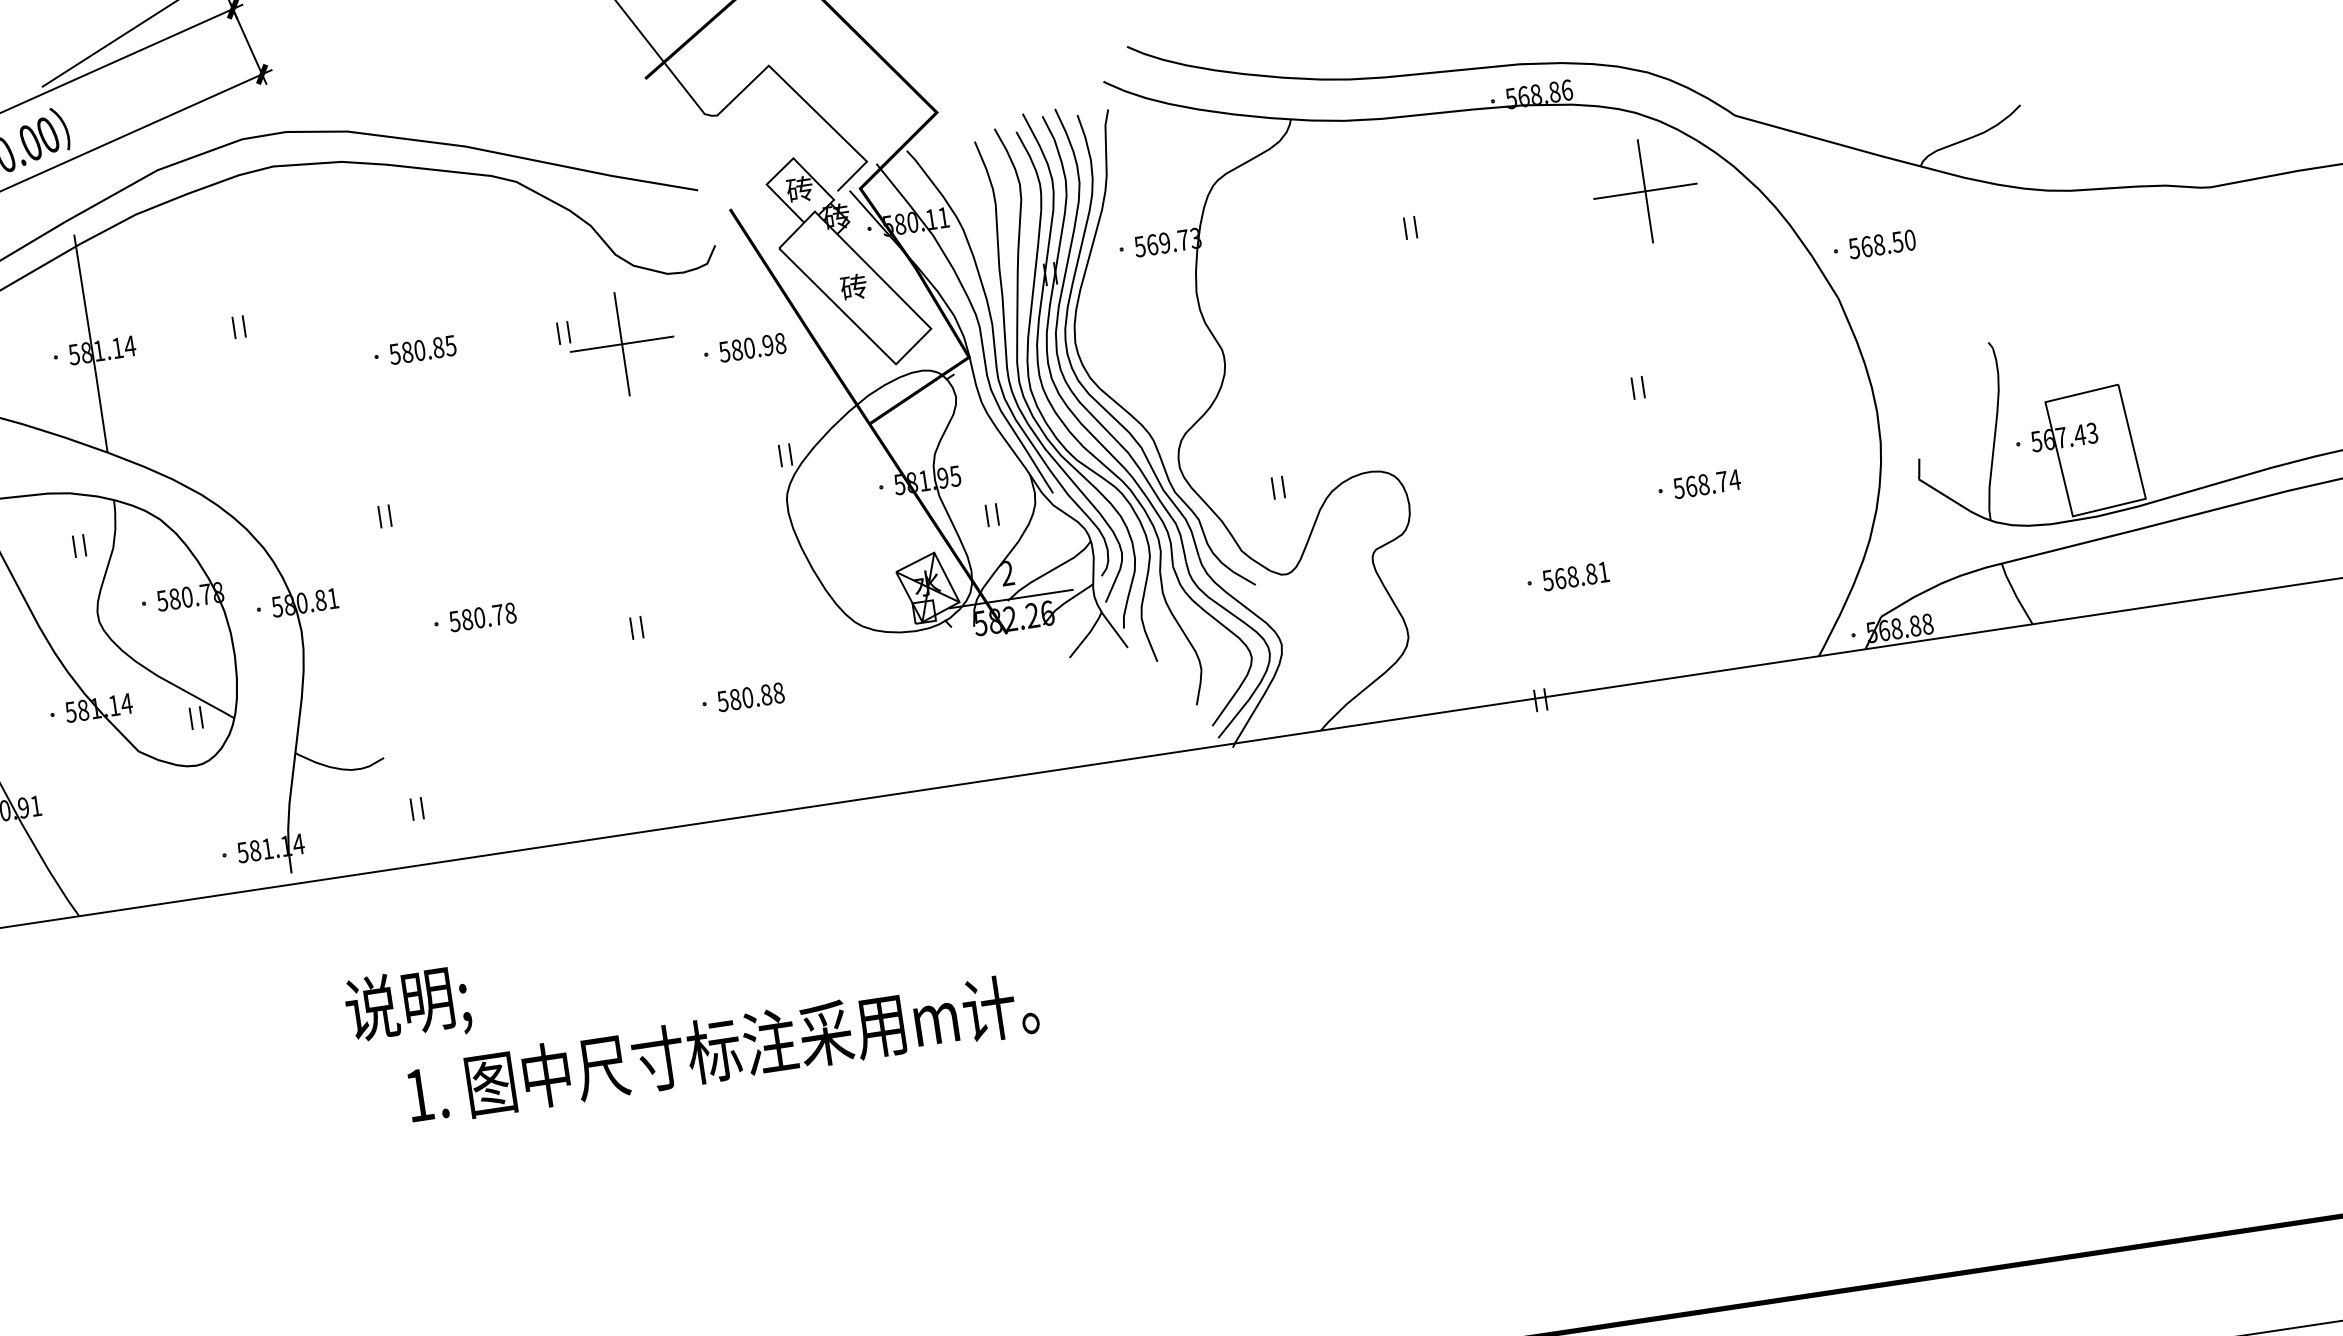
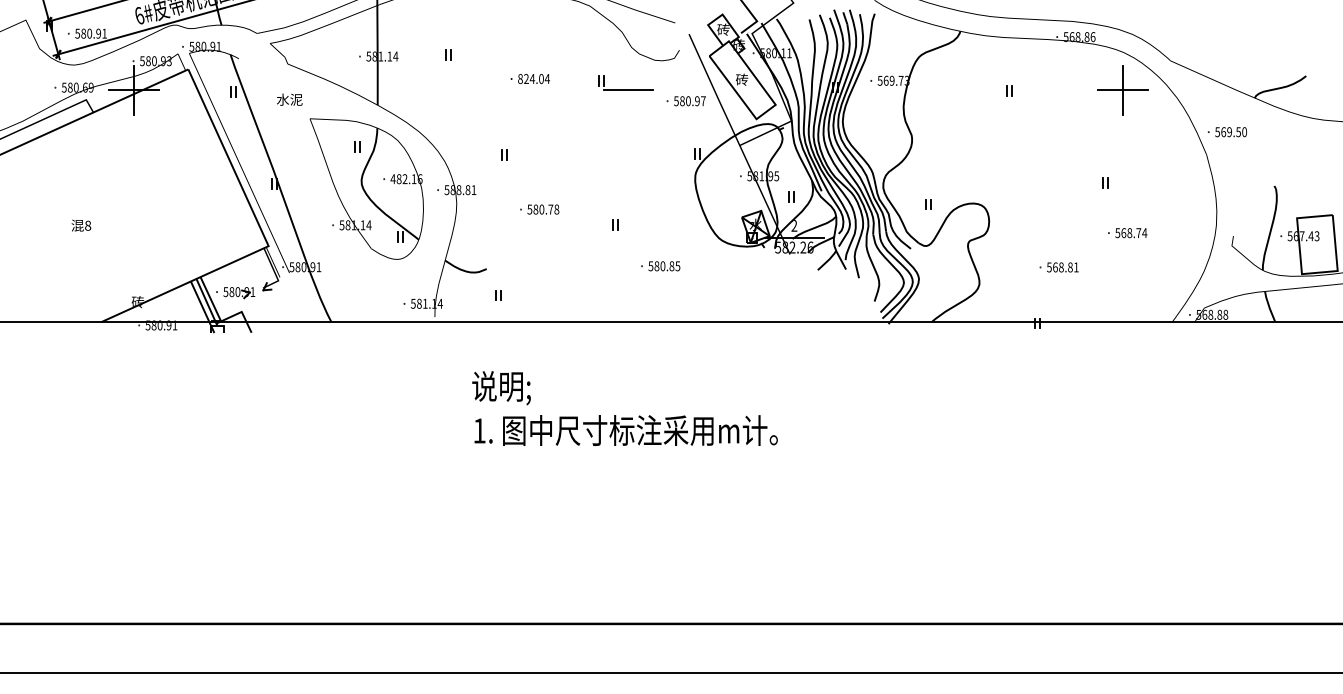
text: (1879, 245) -> (1229, 132), 568.50 -> 569.50
line: (622, 344) -> (628, 90), removed
text: (780, 344) -> (703, 101), 580.98 -> 580.97
text: (424, 350) -> (534, 79), 580.85 -> 824.04
text: (190, 597) -> (406, 179), 580.78 -> 482.16
text: (301, 604) -> (458, 190), 580.81 -> 588.81
text: (777, 691) -> (677, 265), 580.88 -> 580.85
text: (408, 1007) -> (501, 388), moved

